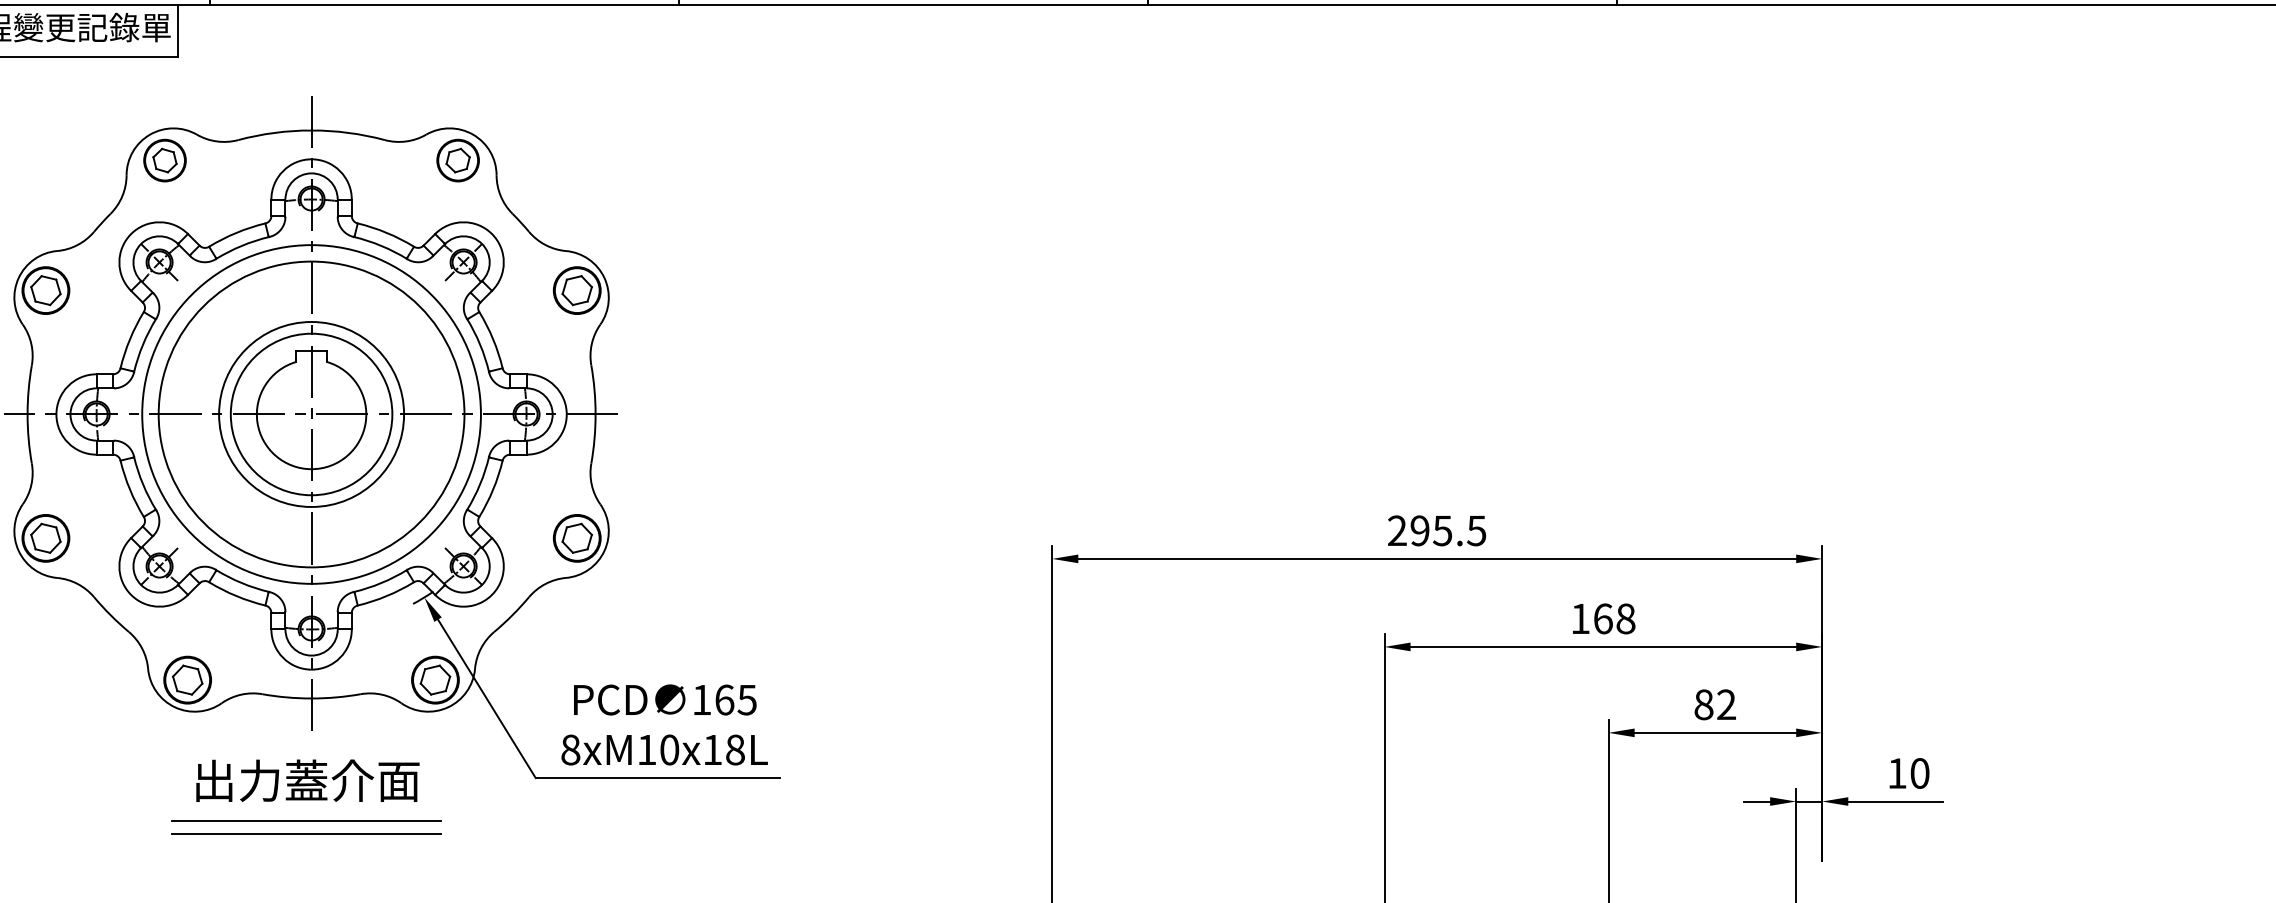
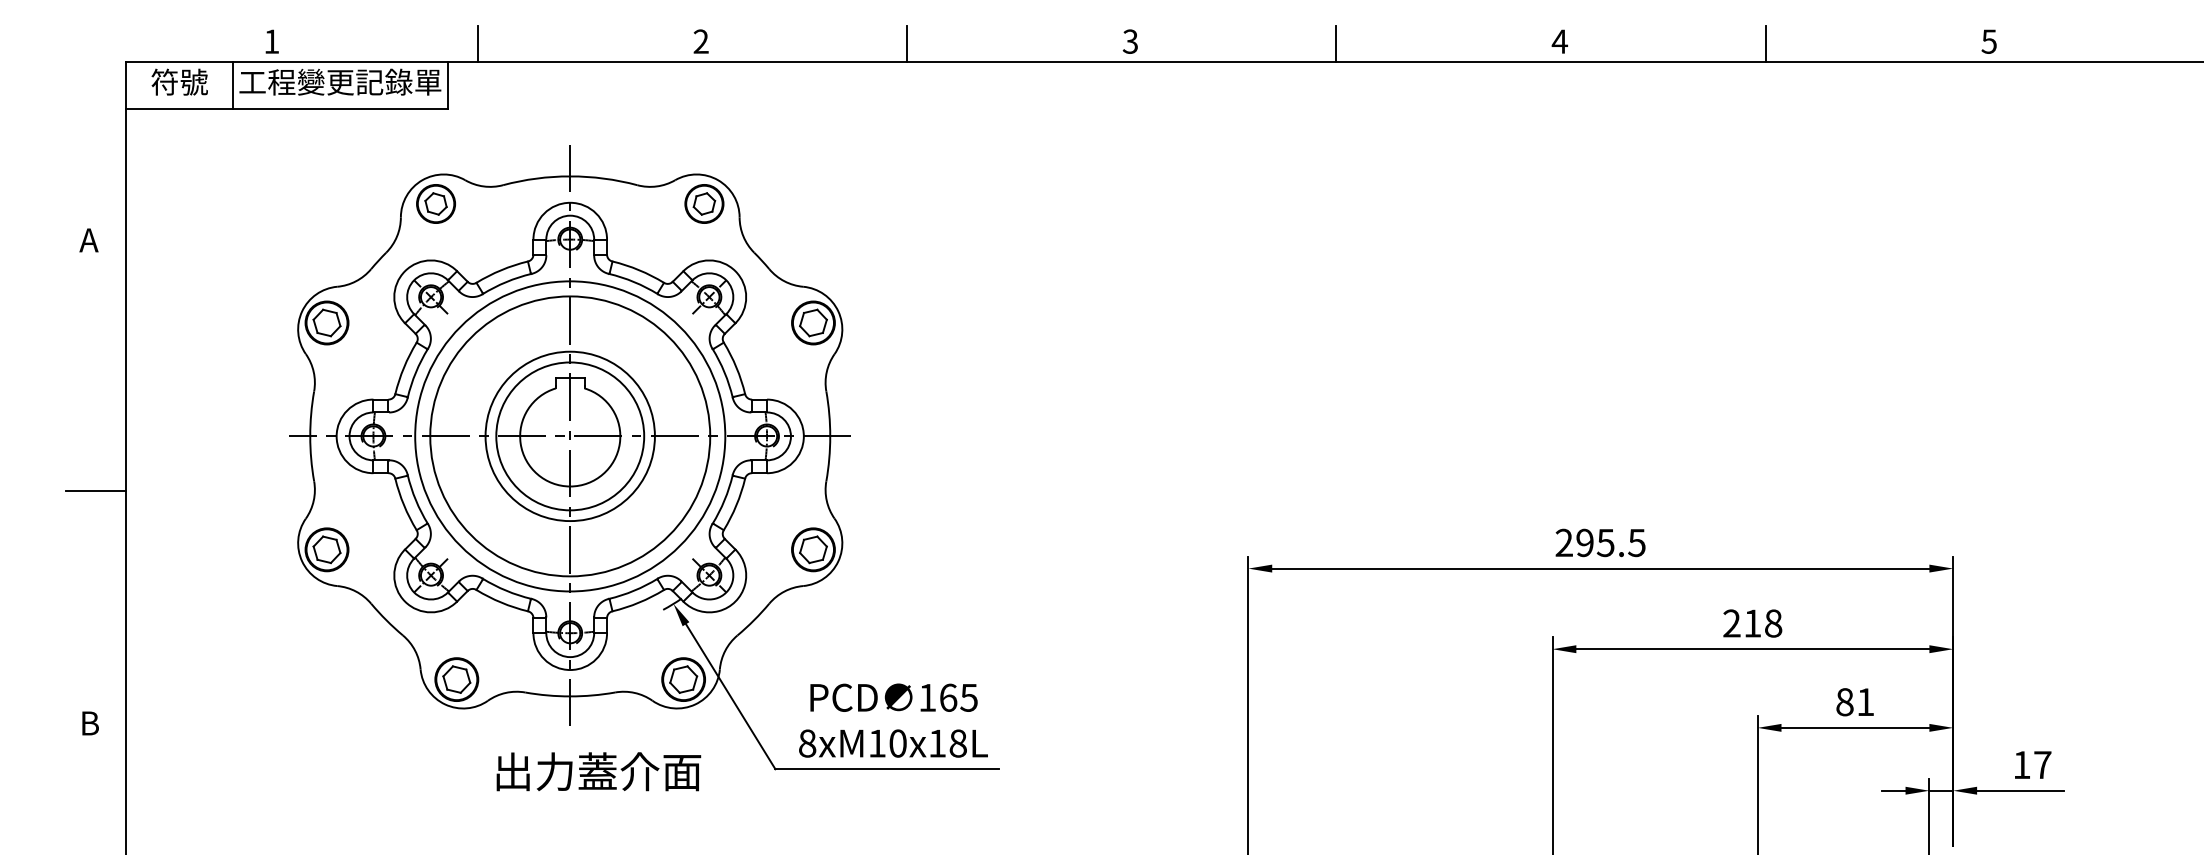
text: (1592, 618) -> (1742, 623), 168 -> 218
text: (1726, 704) -> (1865, 701), 82 -> 81
text: (1919, 773) -> (2042, 765), 10 -> 17
text: (307, 780) -> (598, 771), moved
line: (306, 820) -> (565, 808), removed
line: (306, 834) -> (565, 820), removed

